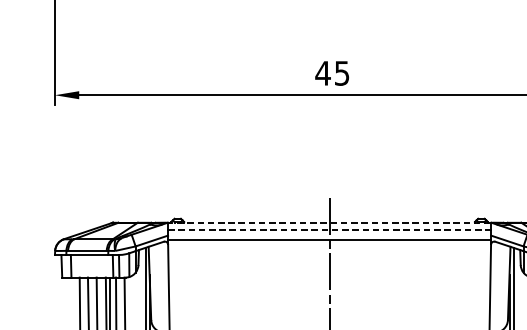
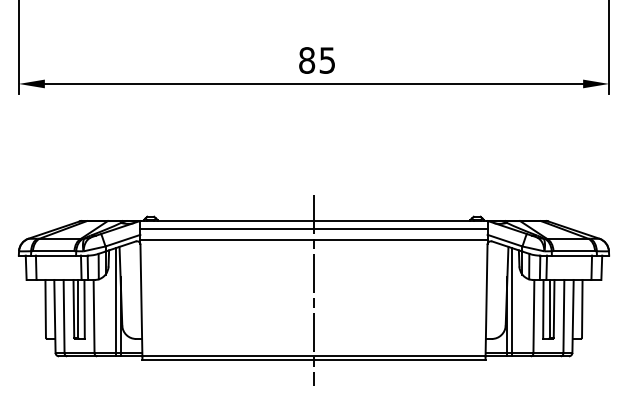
text: (322, 73) -> (306, 60), 45 -> 85
line: (329, 222) -> (313, 220), dashed -> solid
line: (329, 229) -> (313, 228), dashed -> solid

